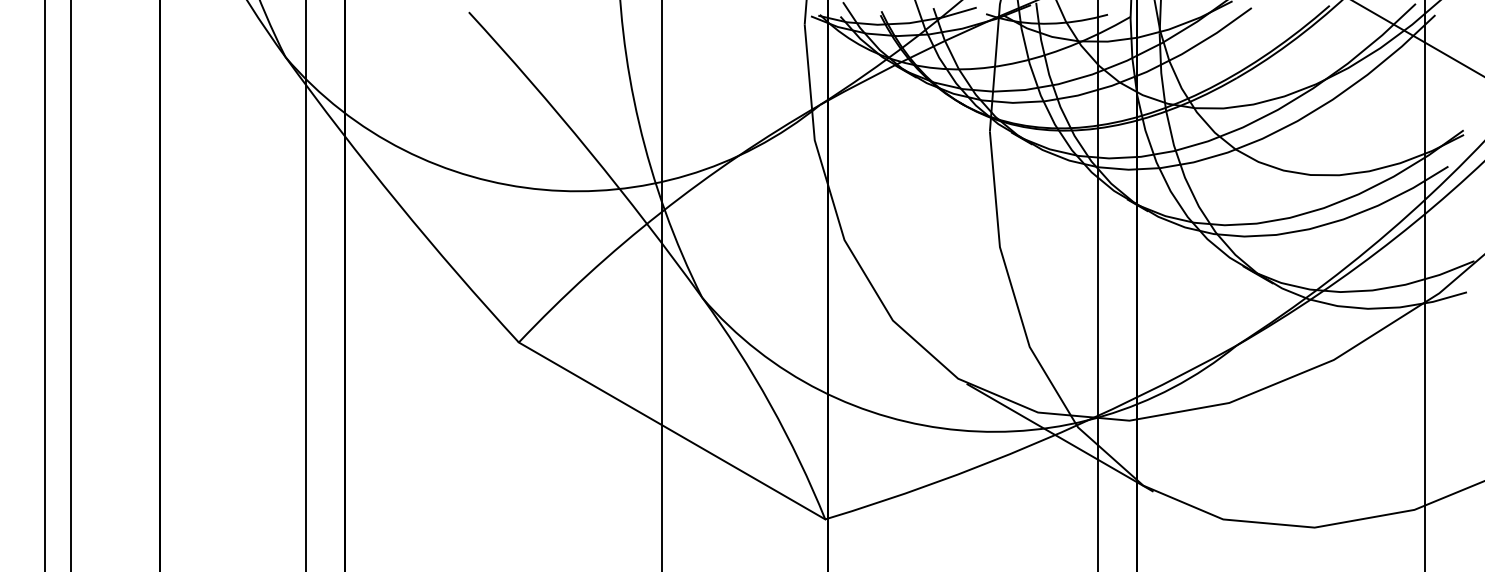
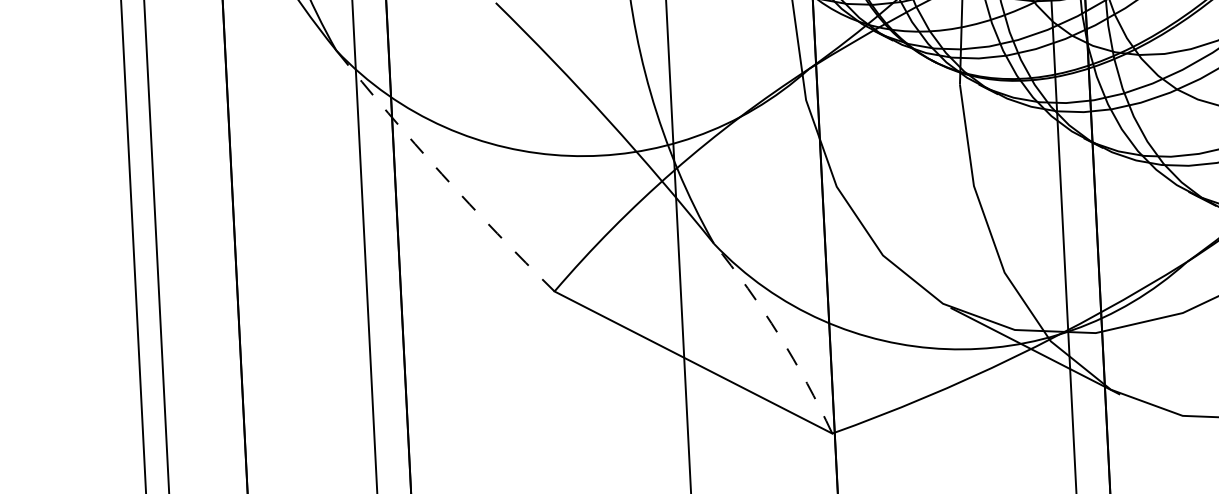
arc: (398, 203) -> (442, 174), solid -> dashed
arc: (770, 404) -> (778, 334), solid -> dashed

